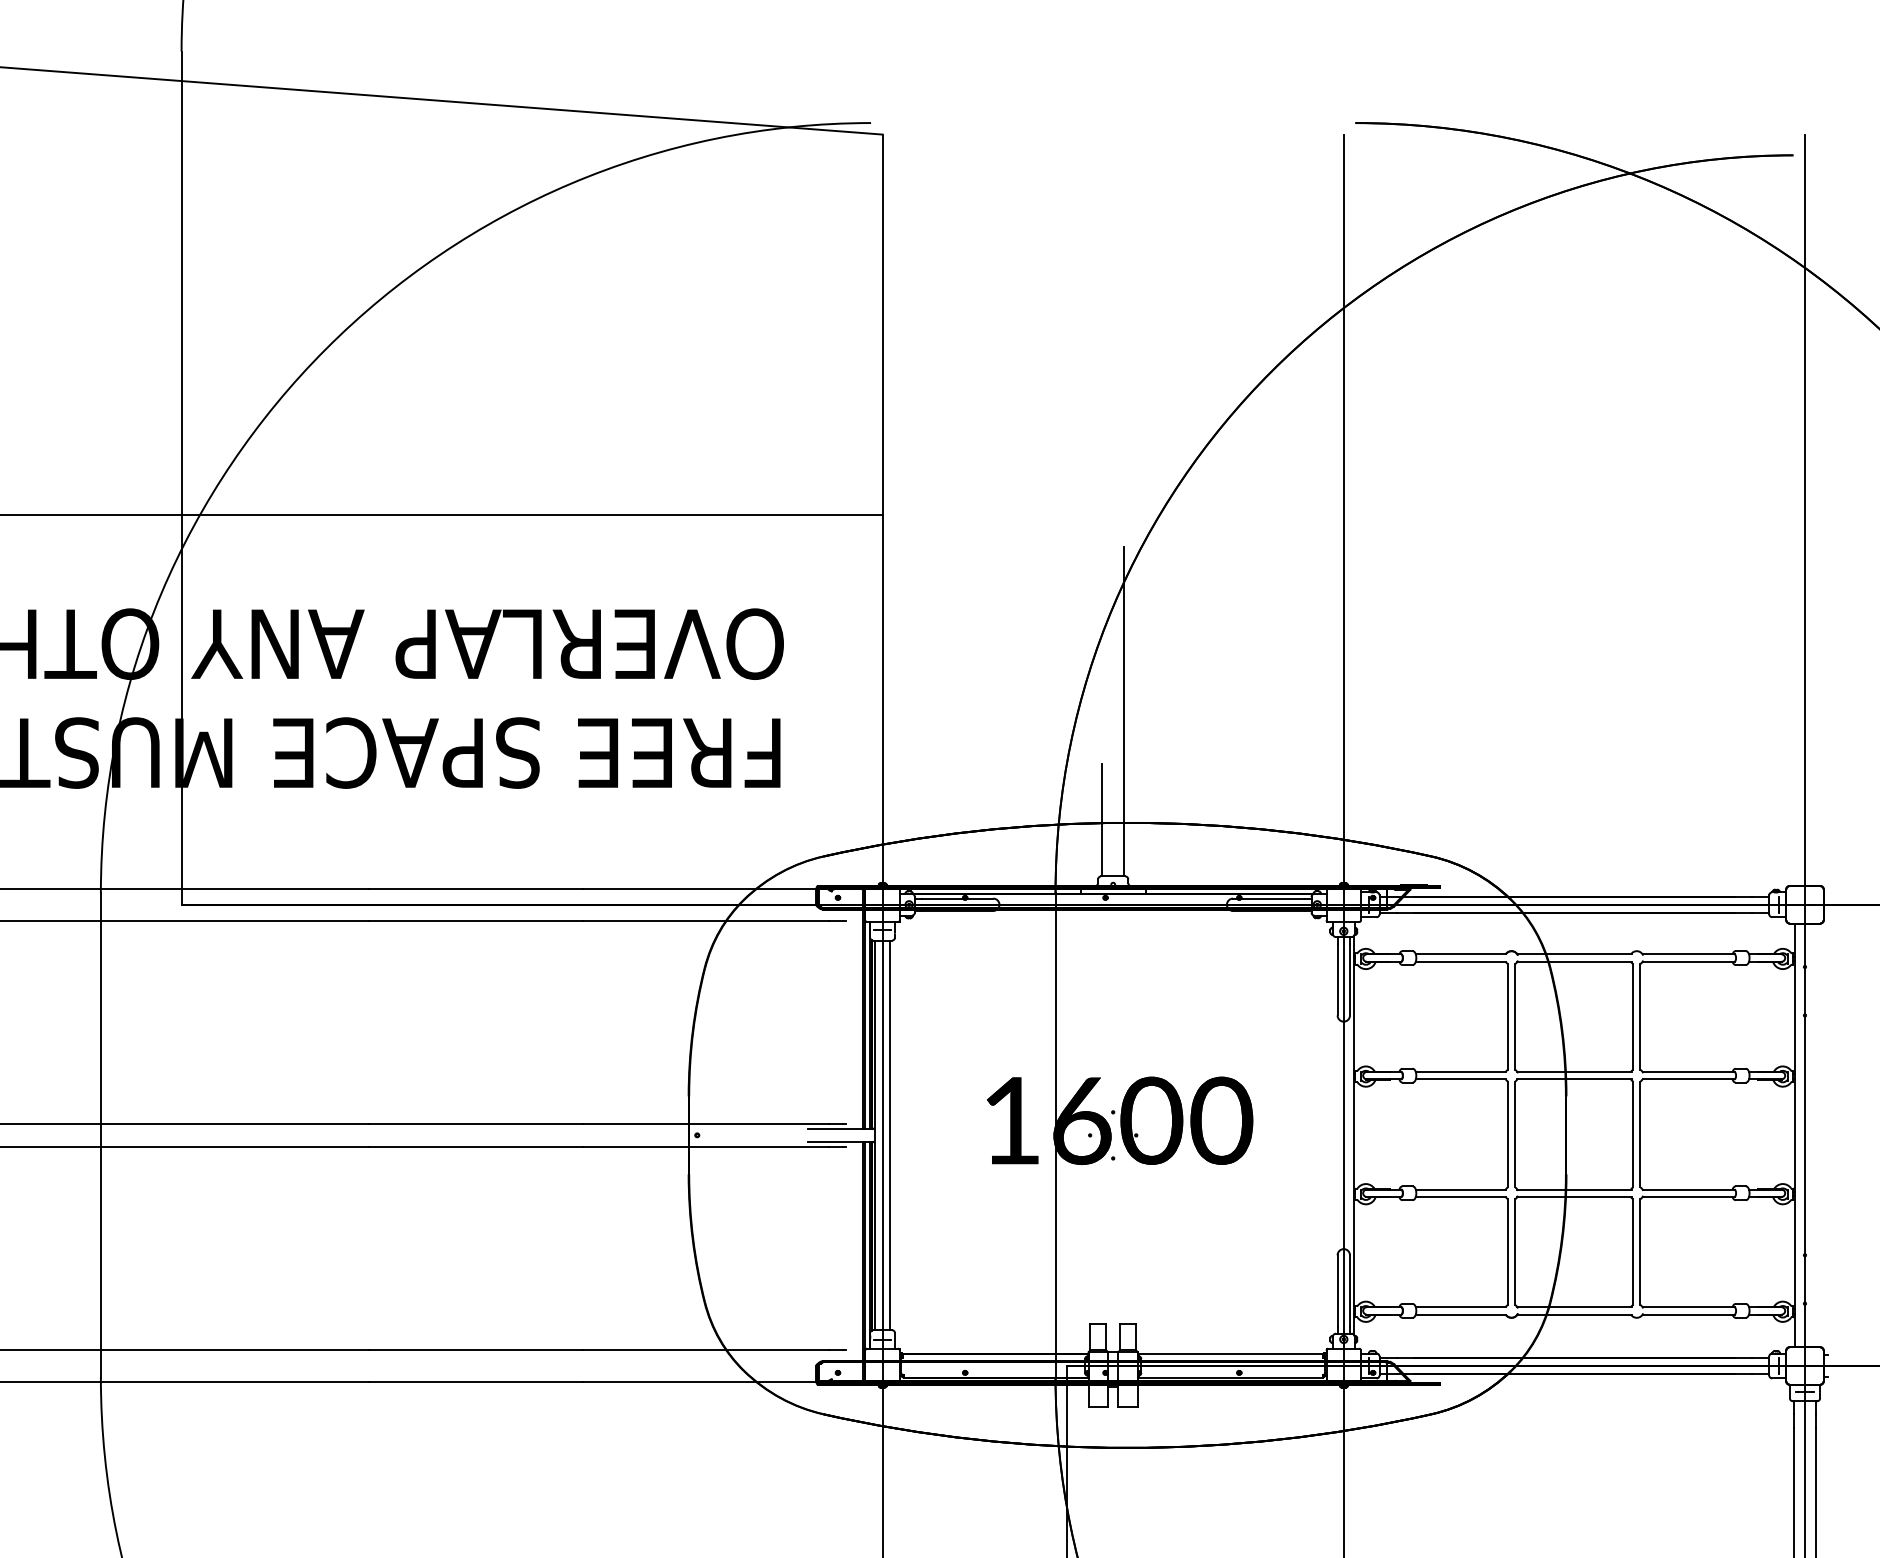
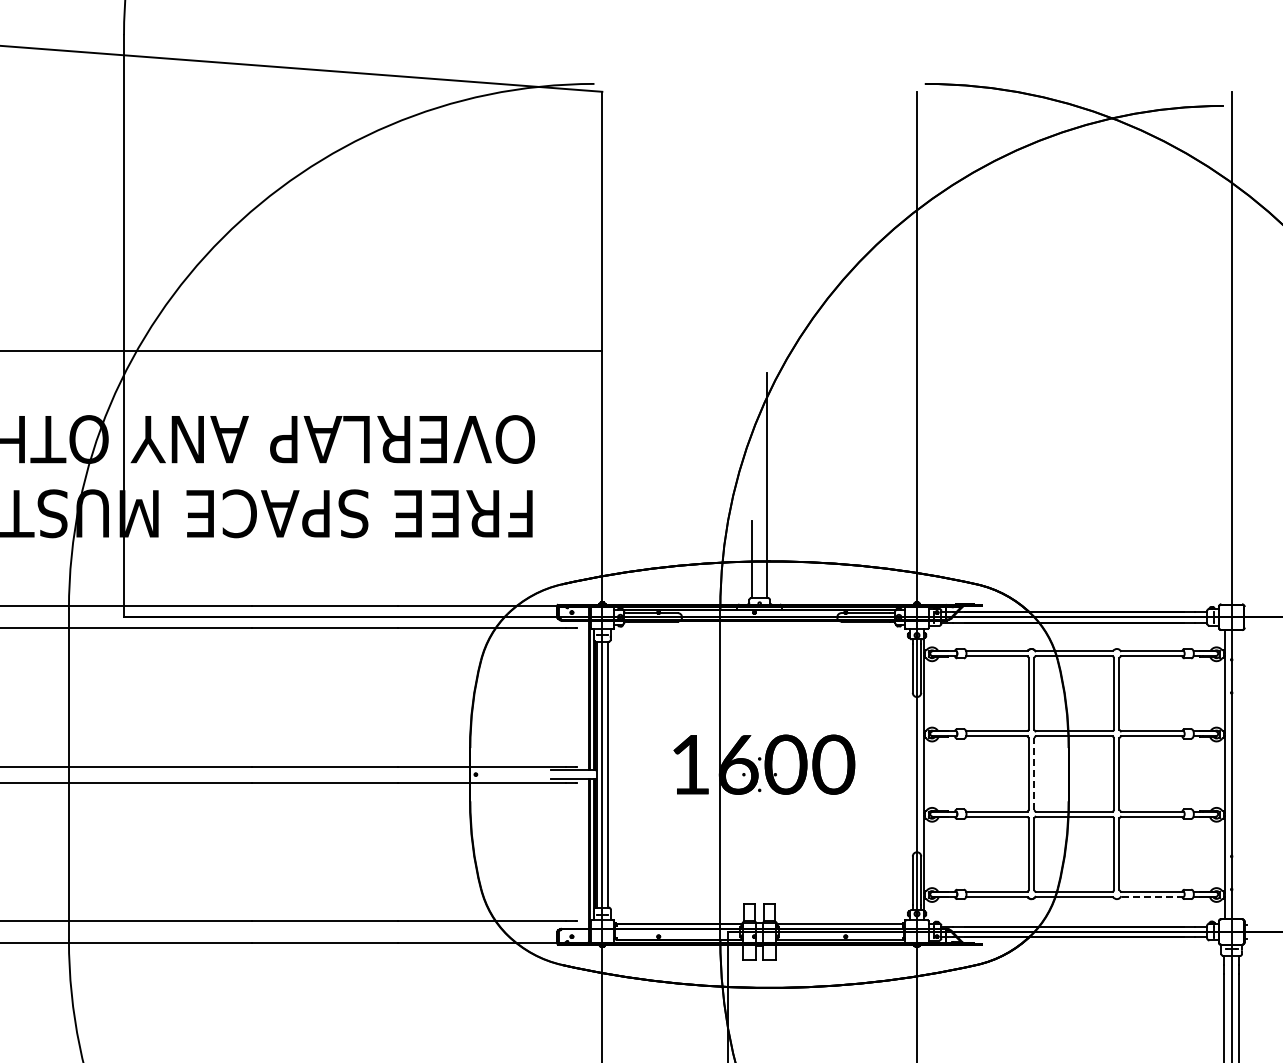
line: (1515, 1133) -> (1034, 773), solid -> dashed
line: (1687, 1313) -> (1151, 896), solid -> dashed

